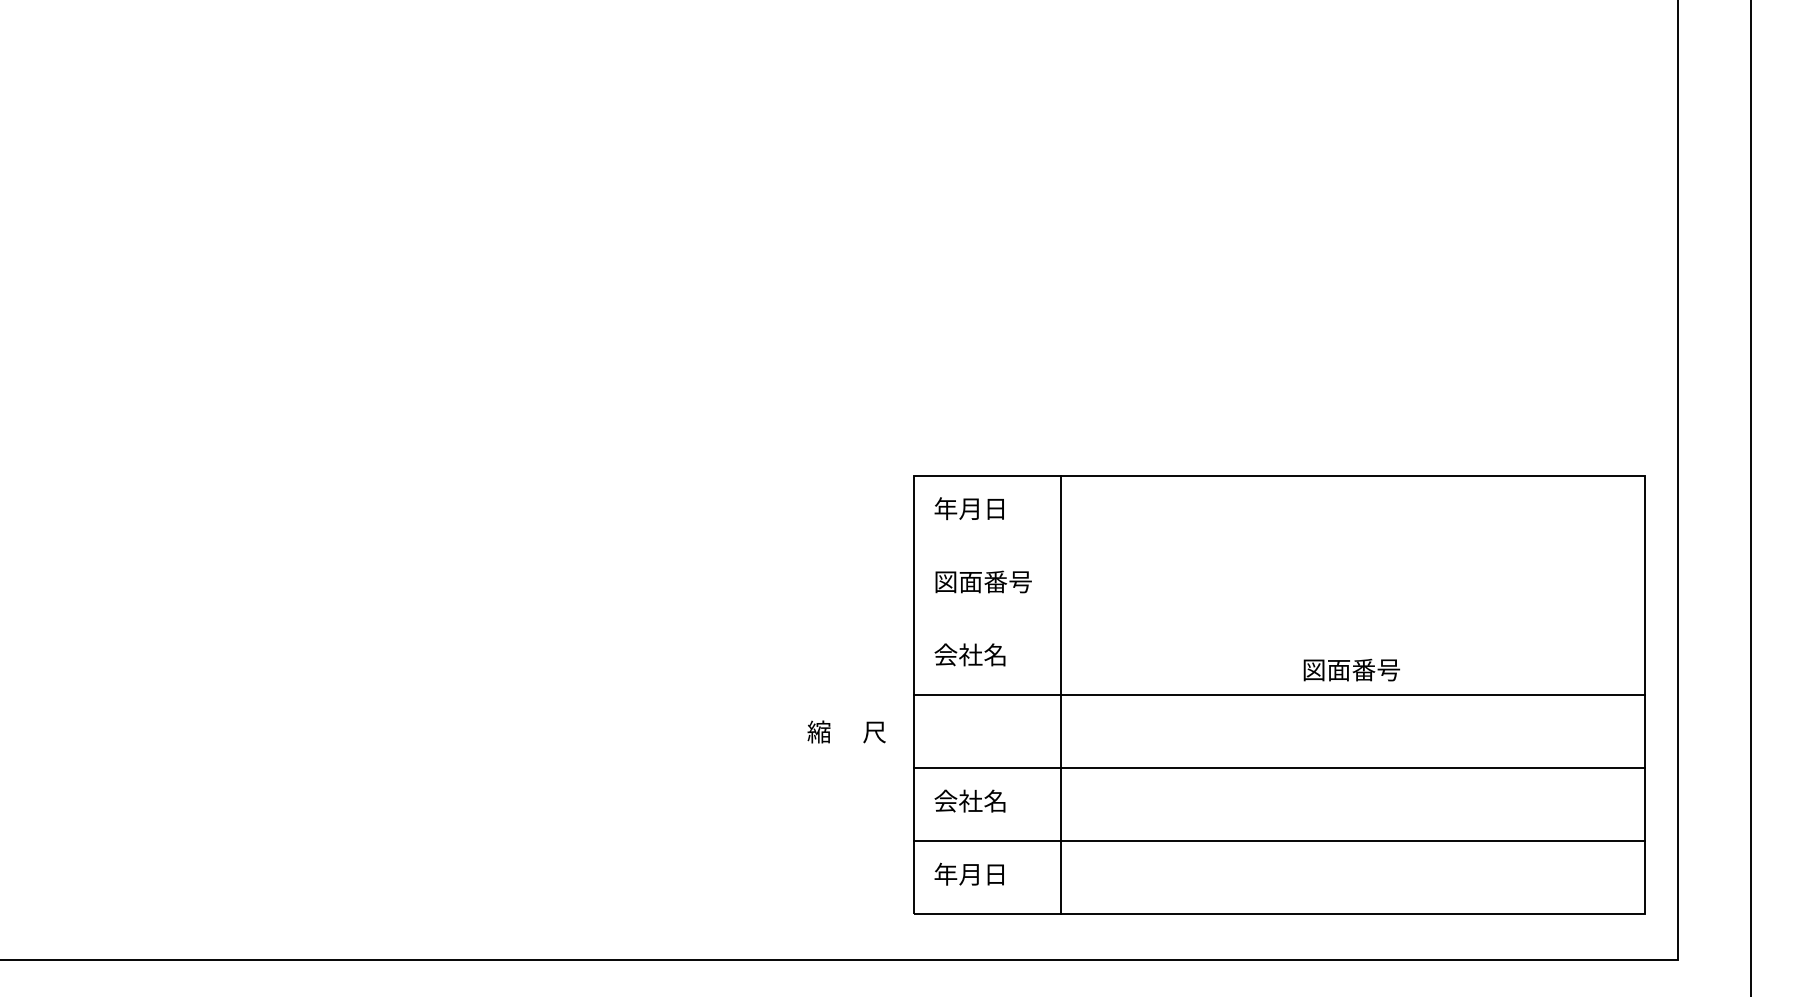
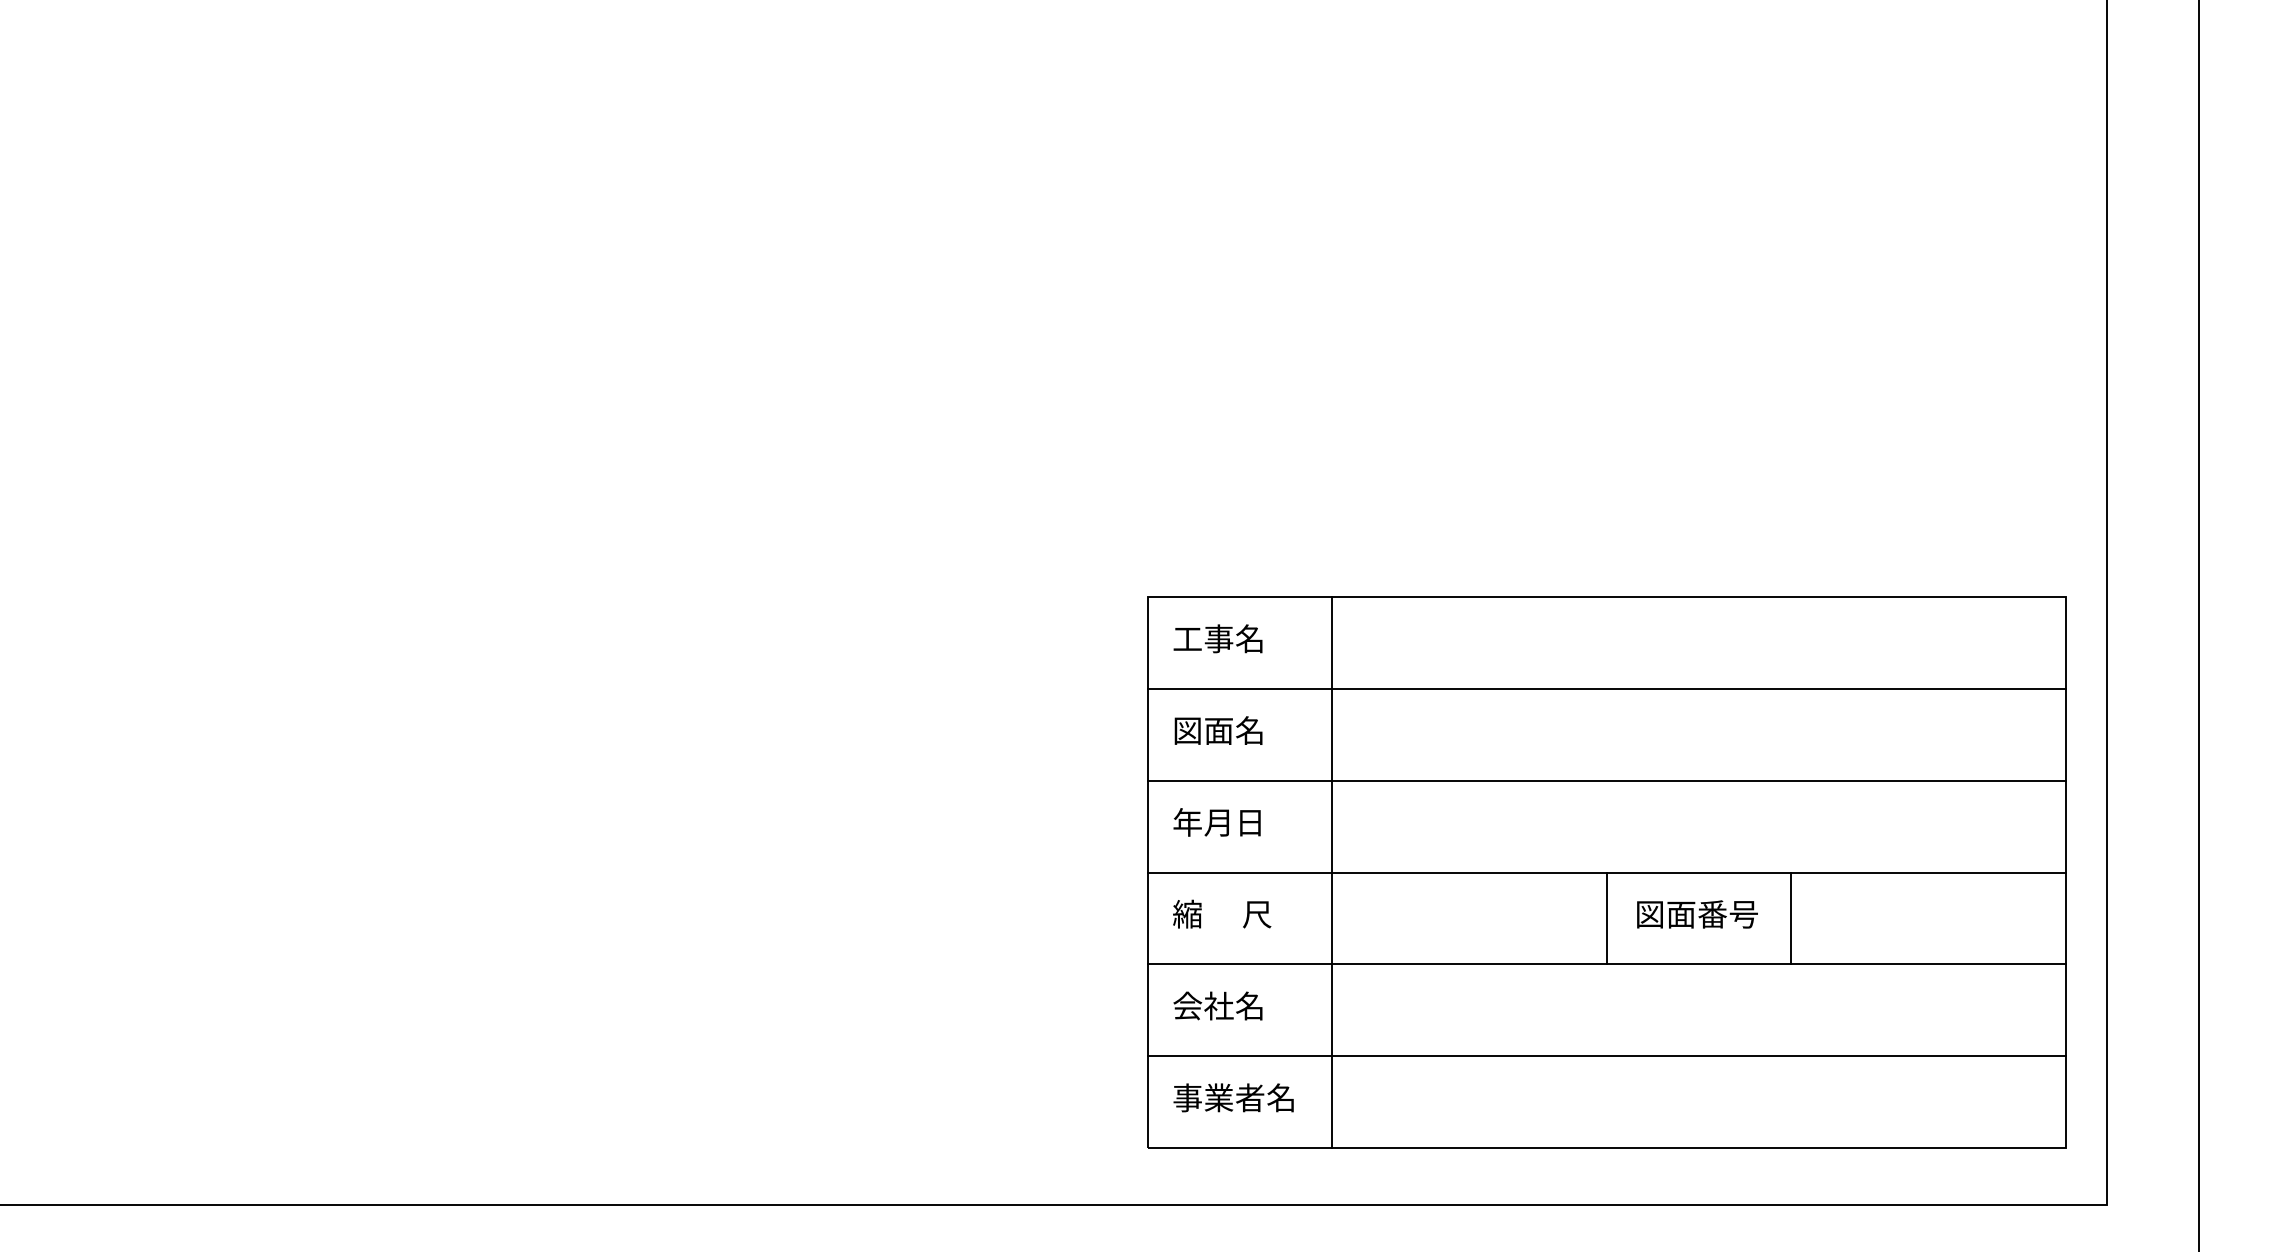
text: (969, 508) -> (1217, 638), 年月日 -> 工事名
line: (1280, 549) -> (1607, 689), added
text: (1007, 581) -> (1265, 730), 図面番号 -> 図面名
line: (1280, 621) -> (1607, 780), added
text: (969, 654) -> (1217, 822), 会社名 -> 年月日
text: (1351, 670) -> (1697, 914), moved
text: (846, 731) -> (1222, 913), moved
line: (1280, 731) -> (1607, 918), added
line: (1425, 731) -> (1790, 918), added
text: (982, 874) -> (1233, 1097), 年月日 -> 事業者名

